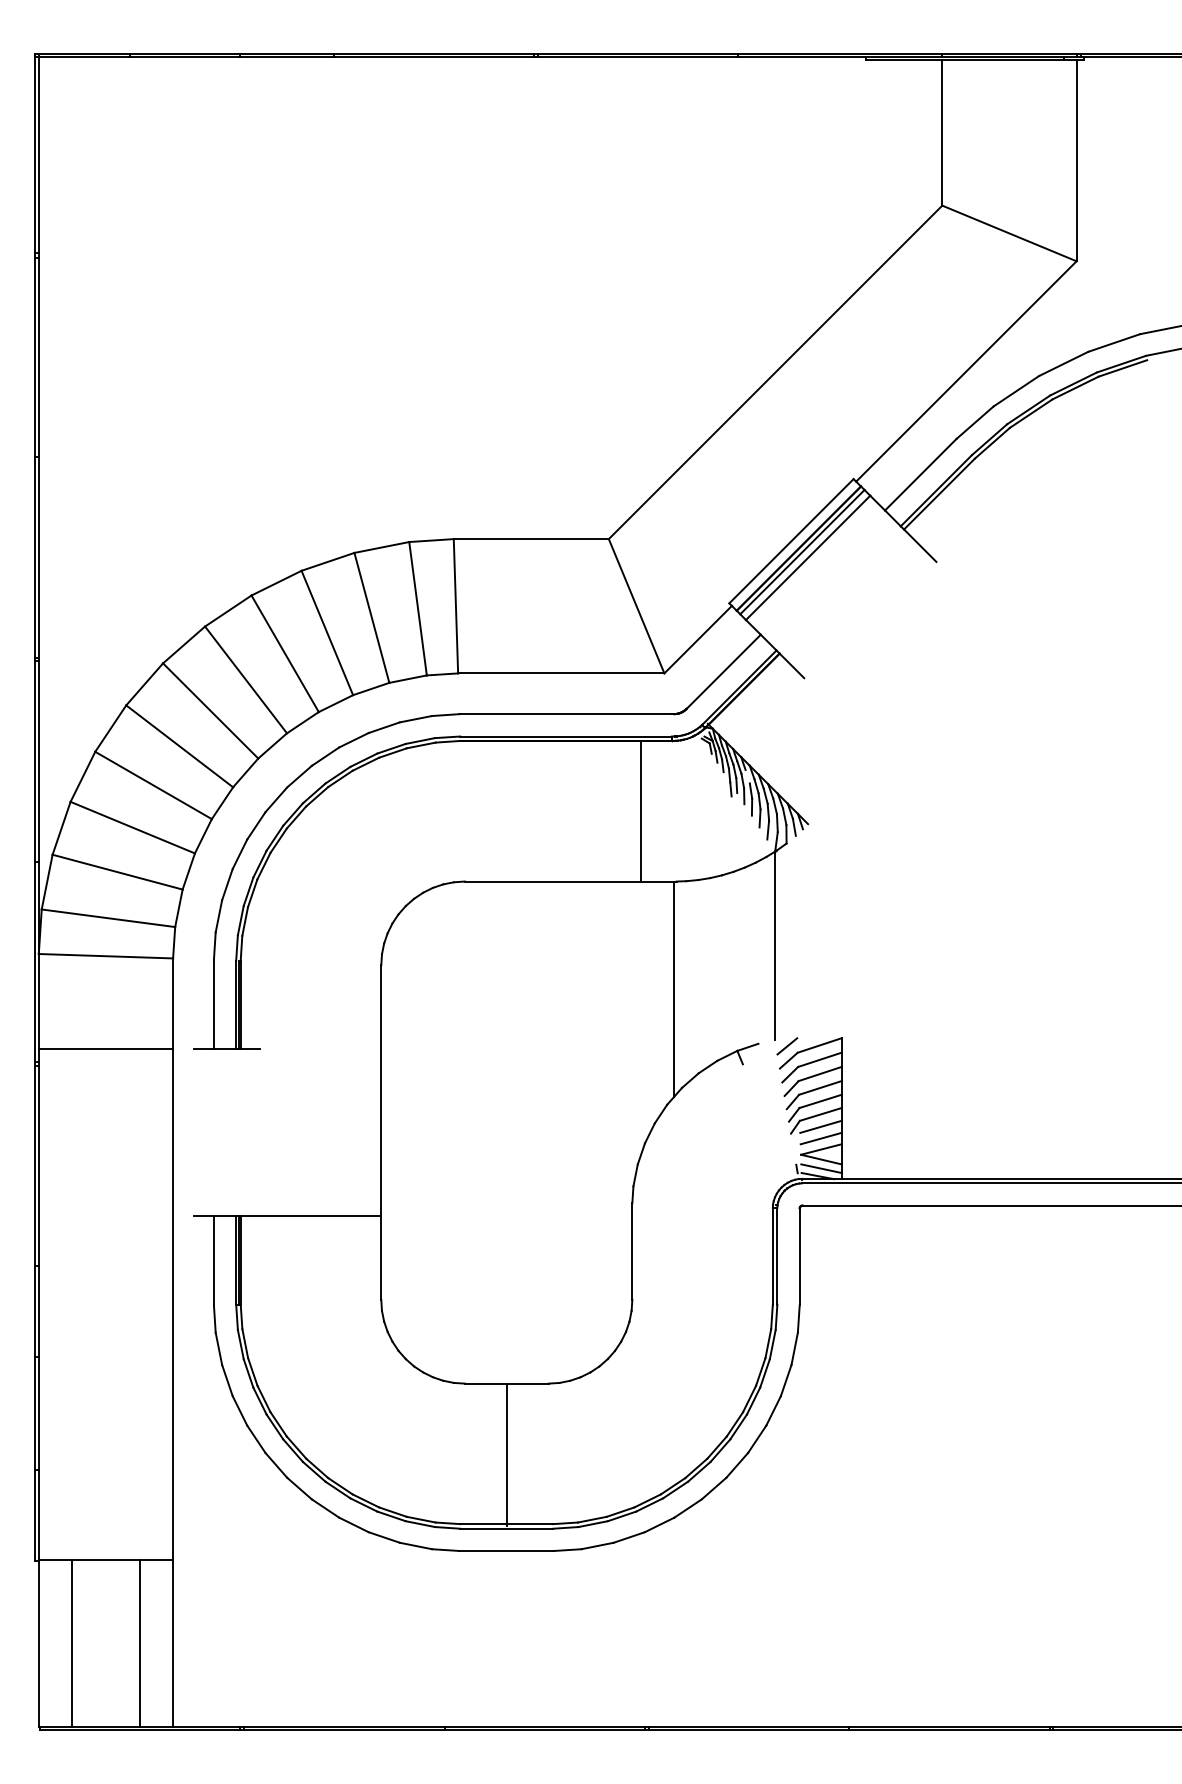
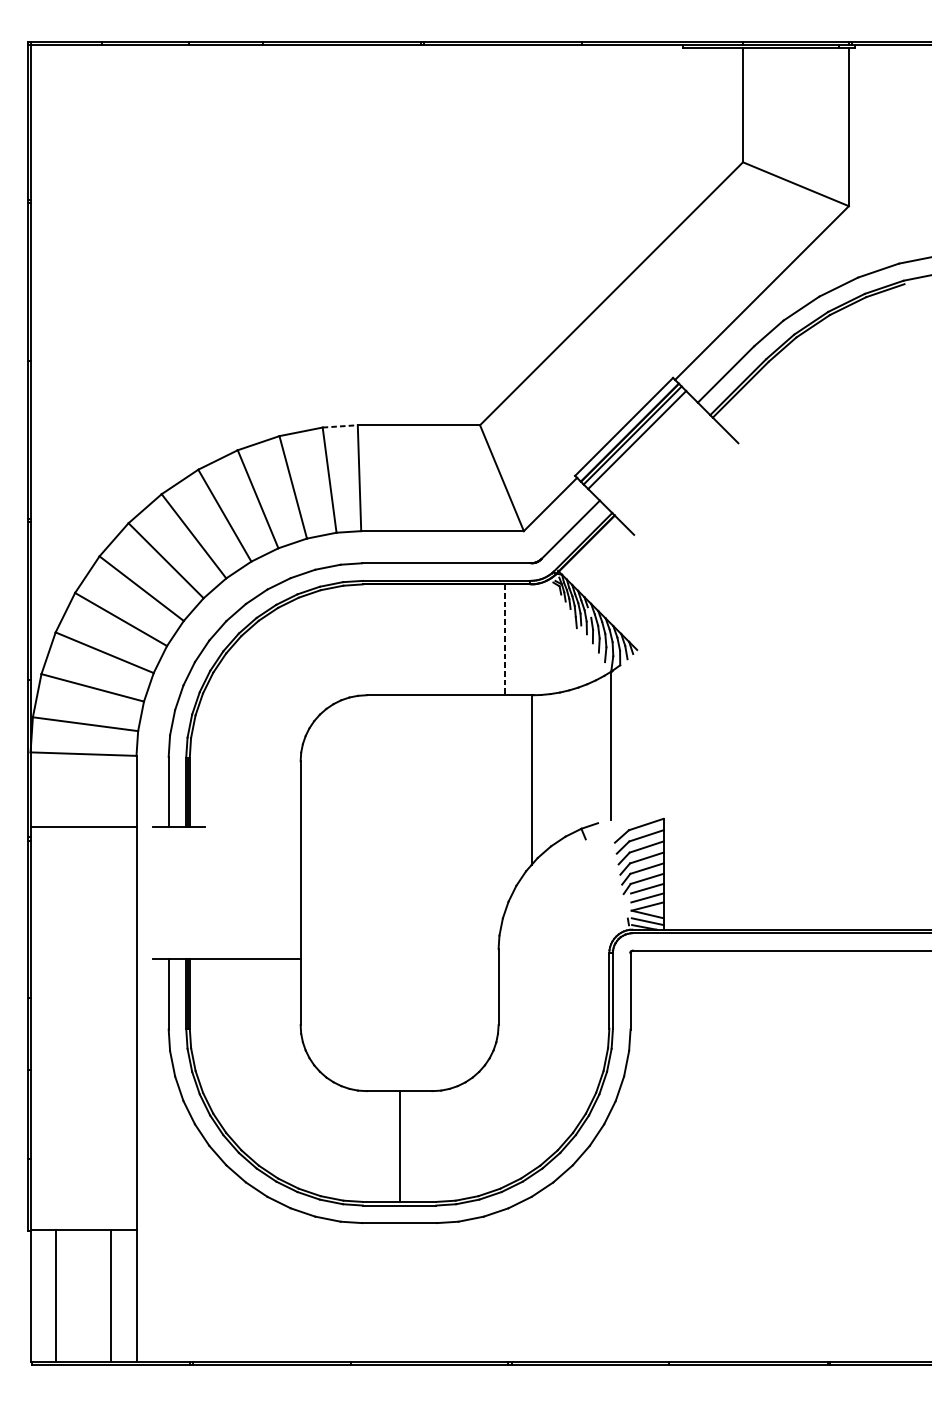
line: (432, 540) -> (341, 426), solid -> dashed
line: (640, 811) -> (505, 640), solid -> dashed
line: (787, 1046) -> (620, 825), removed

